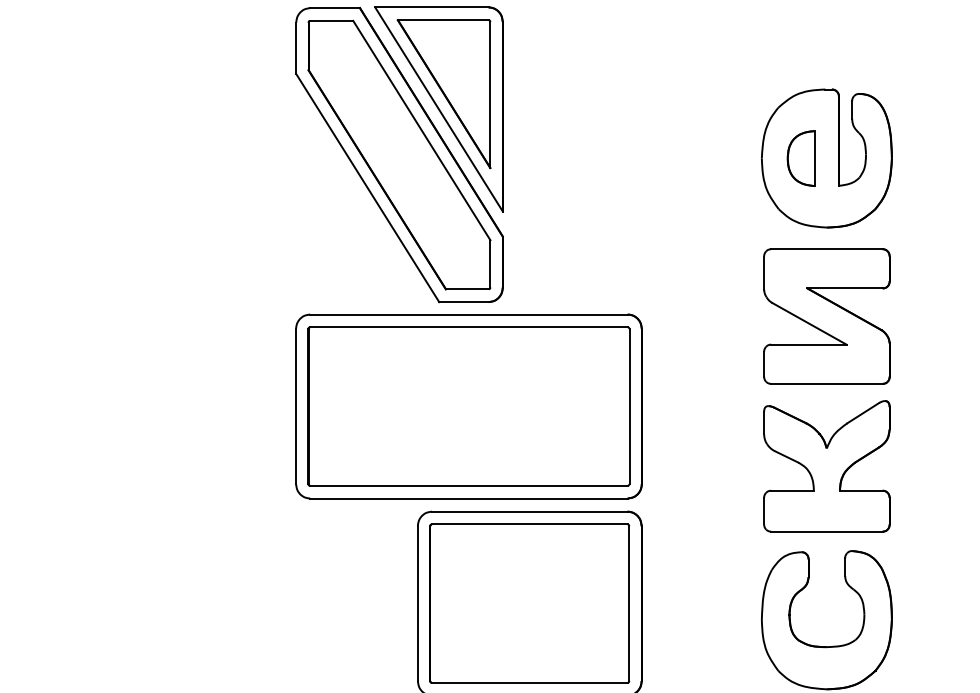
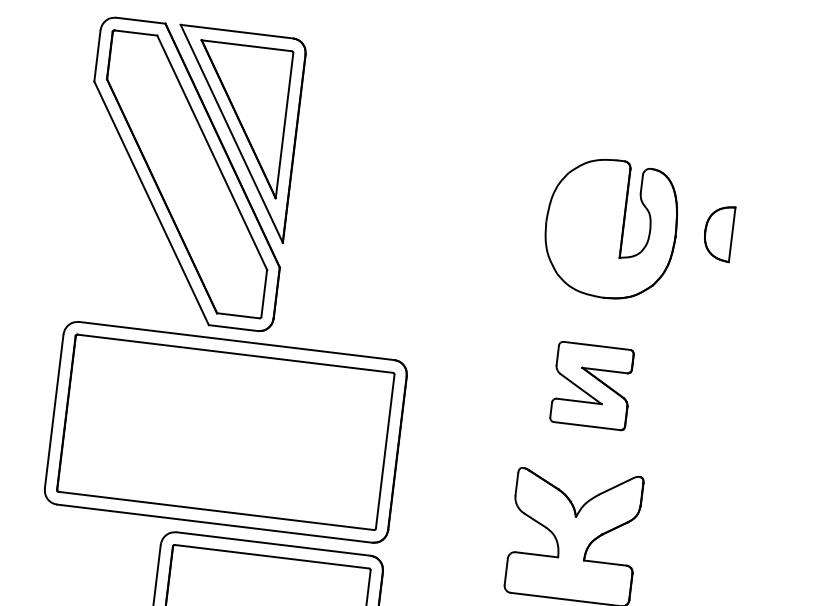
part: (800, 158) -> (717, 232), moved
part: (826, 316) -> (591, 385), size x0.6

